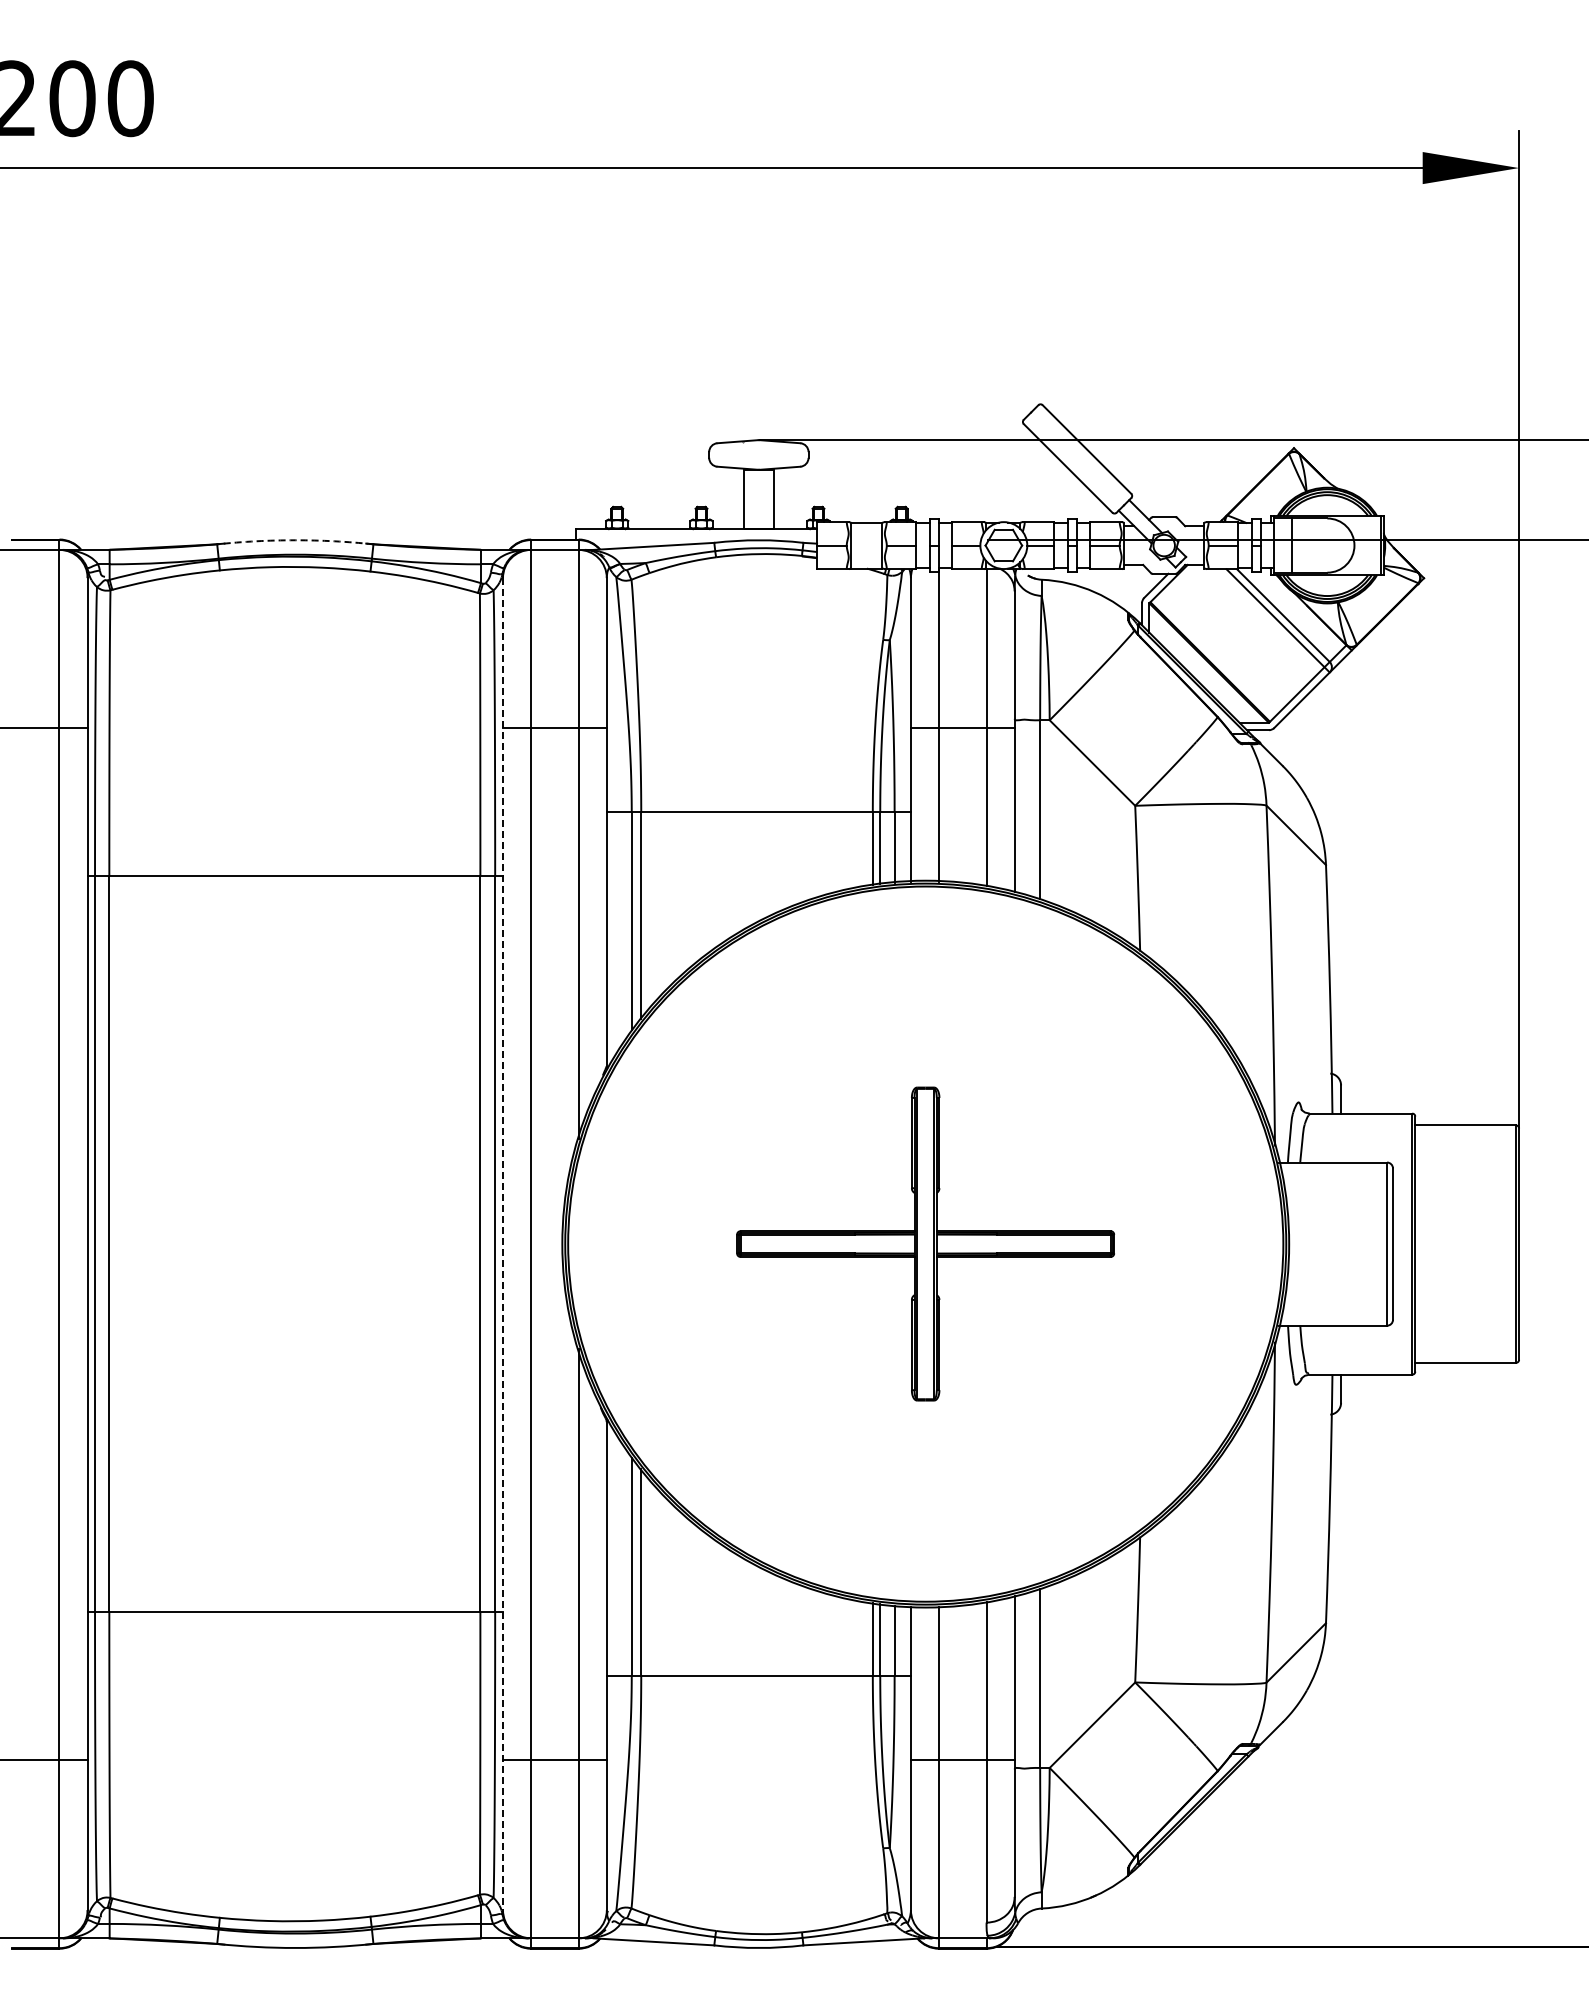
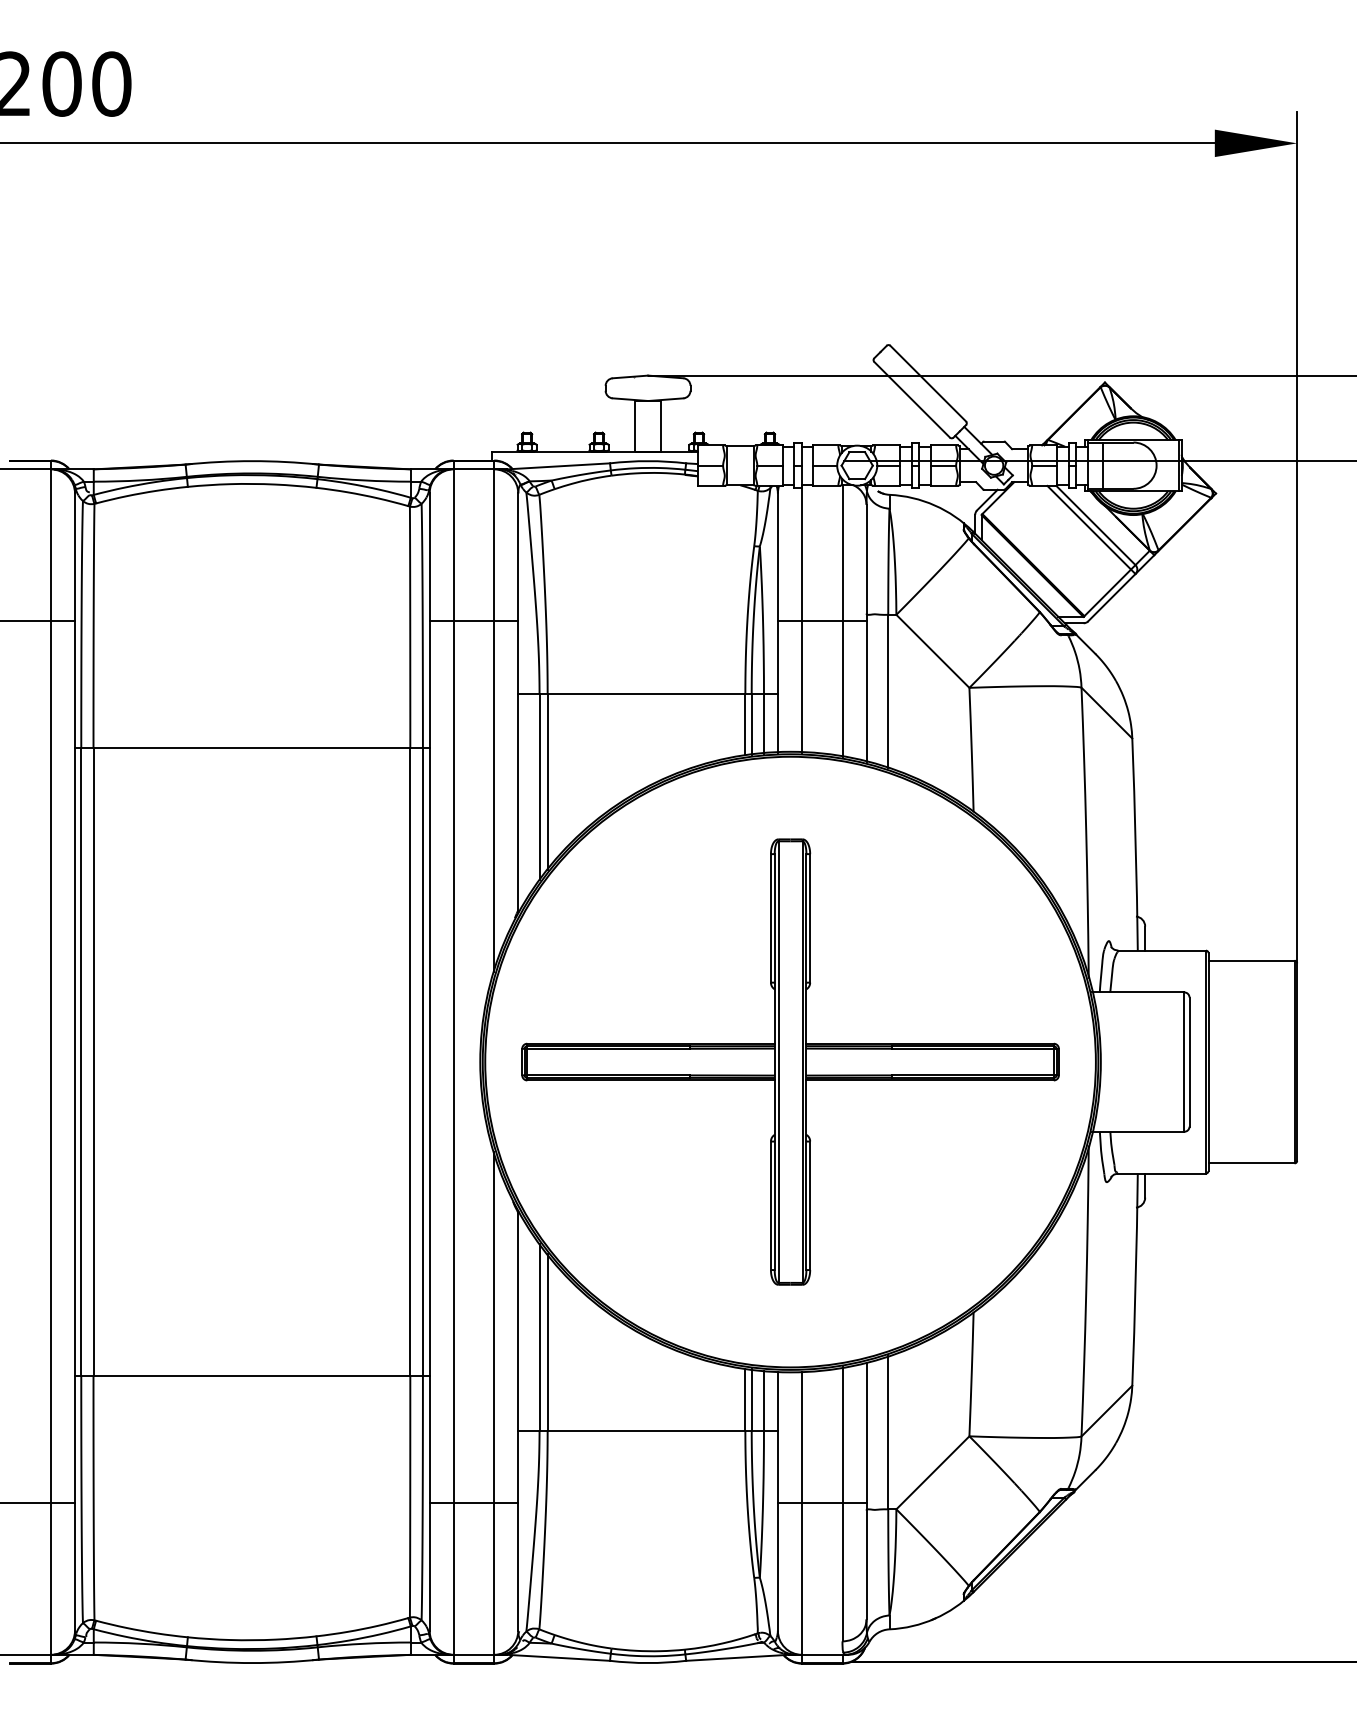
arc: (295, 540) -> (252, 461), dashed -> solid
part: (925, 1243) -> (790, 1061), size x1.67
line: (503, 1244) -> (430, 1062), dashed -> solid

